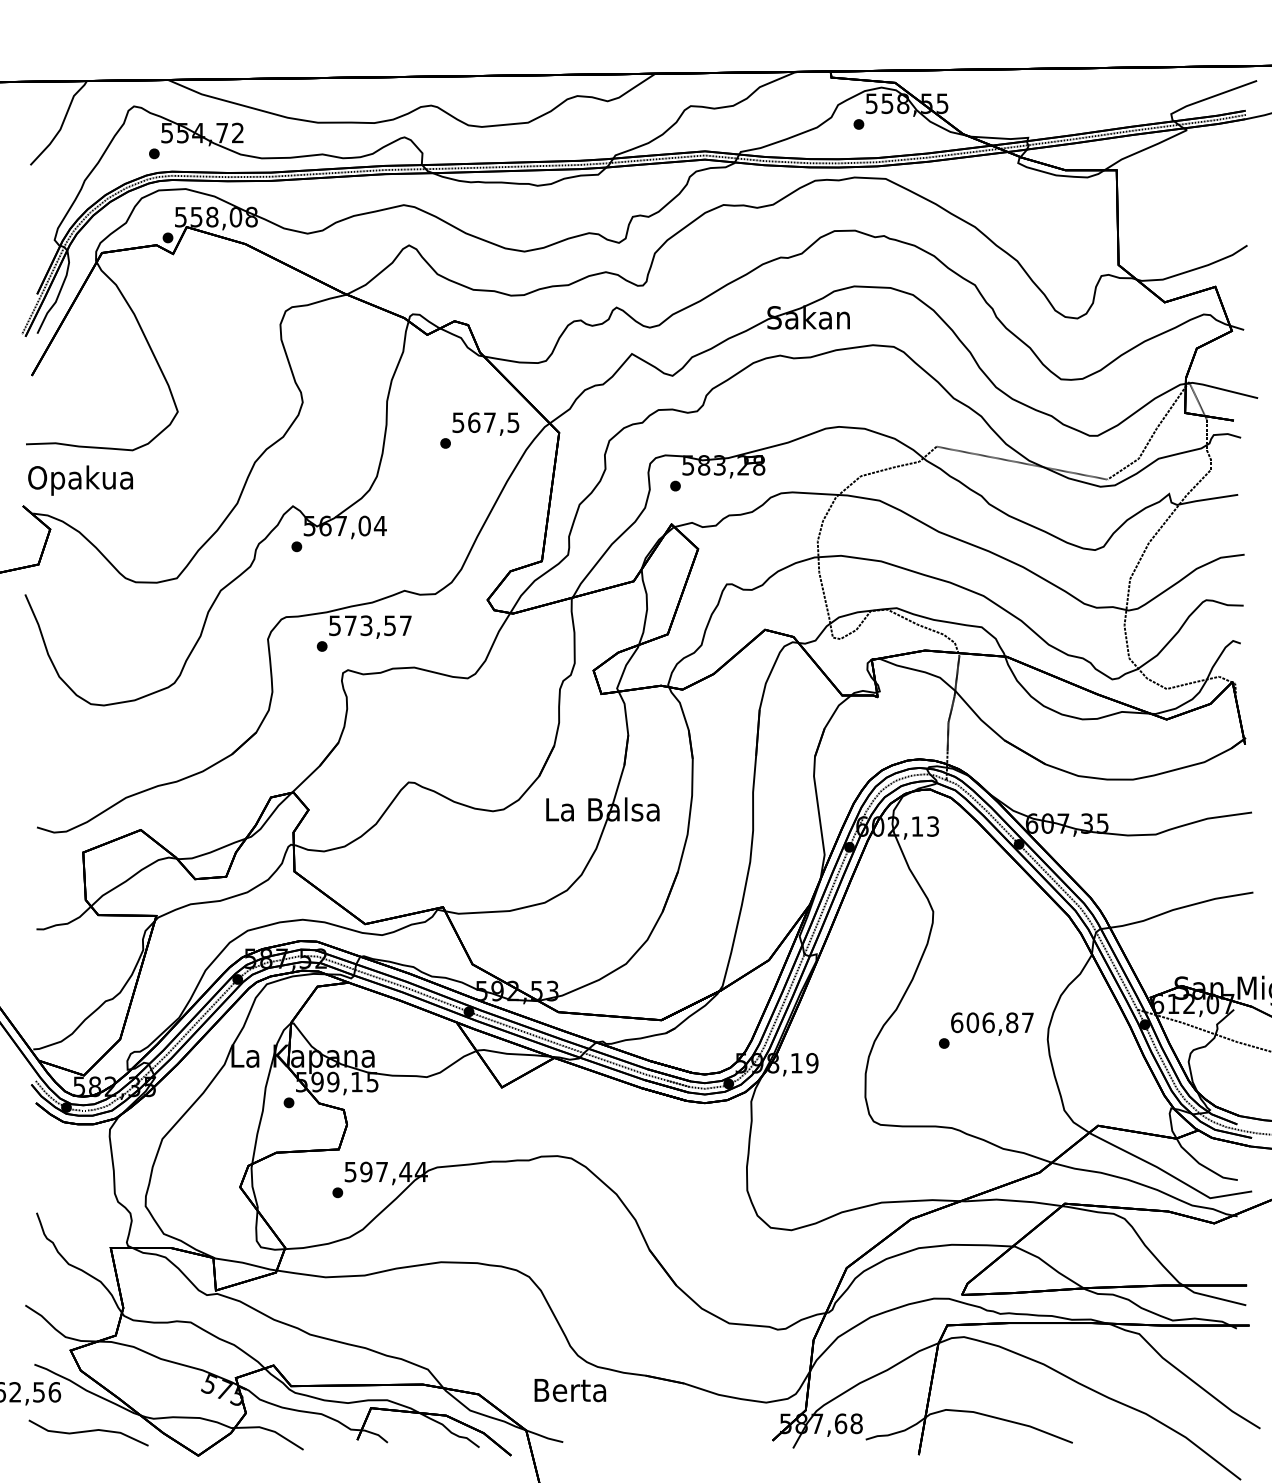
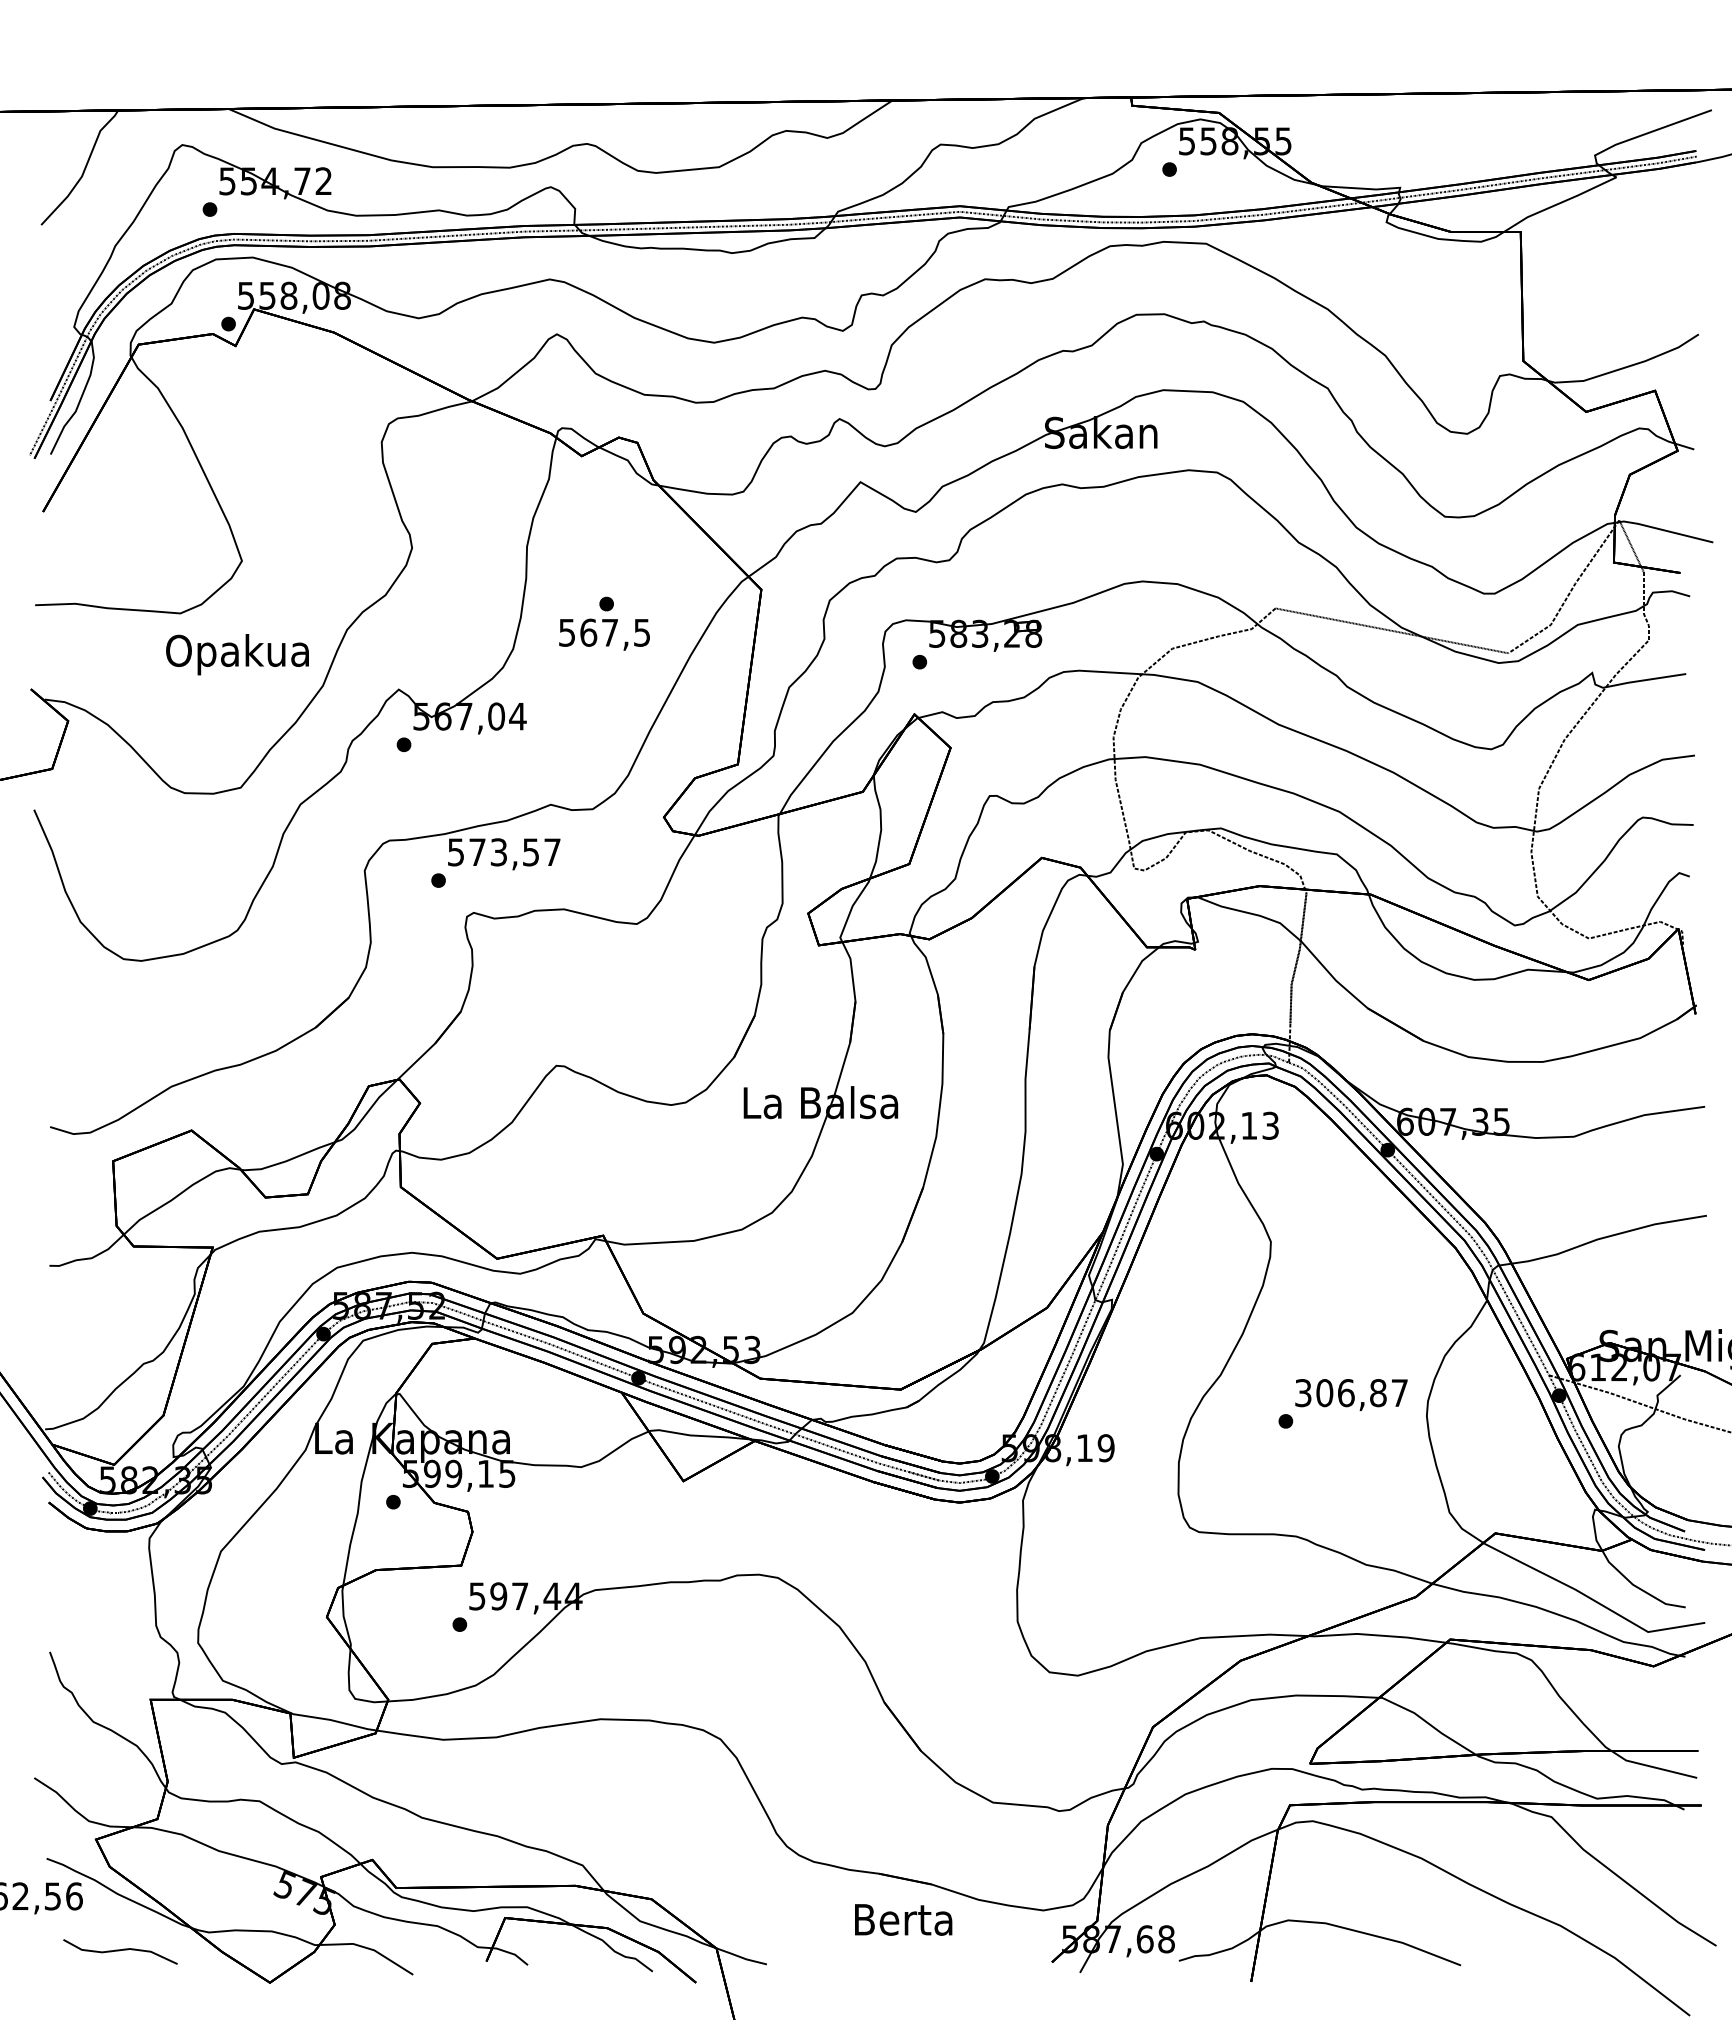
text: (485, 423) -> (604, 634), moved
text: (80, 480) -> (237, 654), moved
text: (957, 1023) -> (1303, 1393), 606,87 -> 306,87
text: (570, 1390) -> (903, 1919), moved
part: (88, 1432) -> (120, 1951), size x0.7

